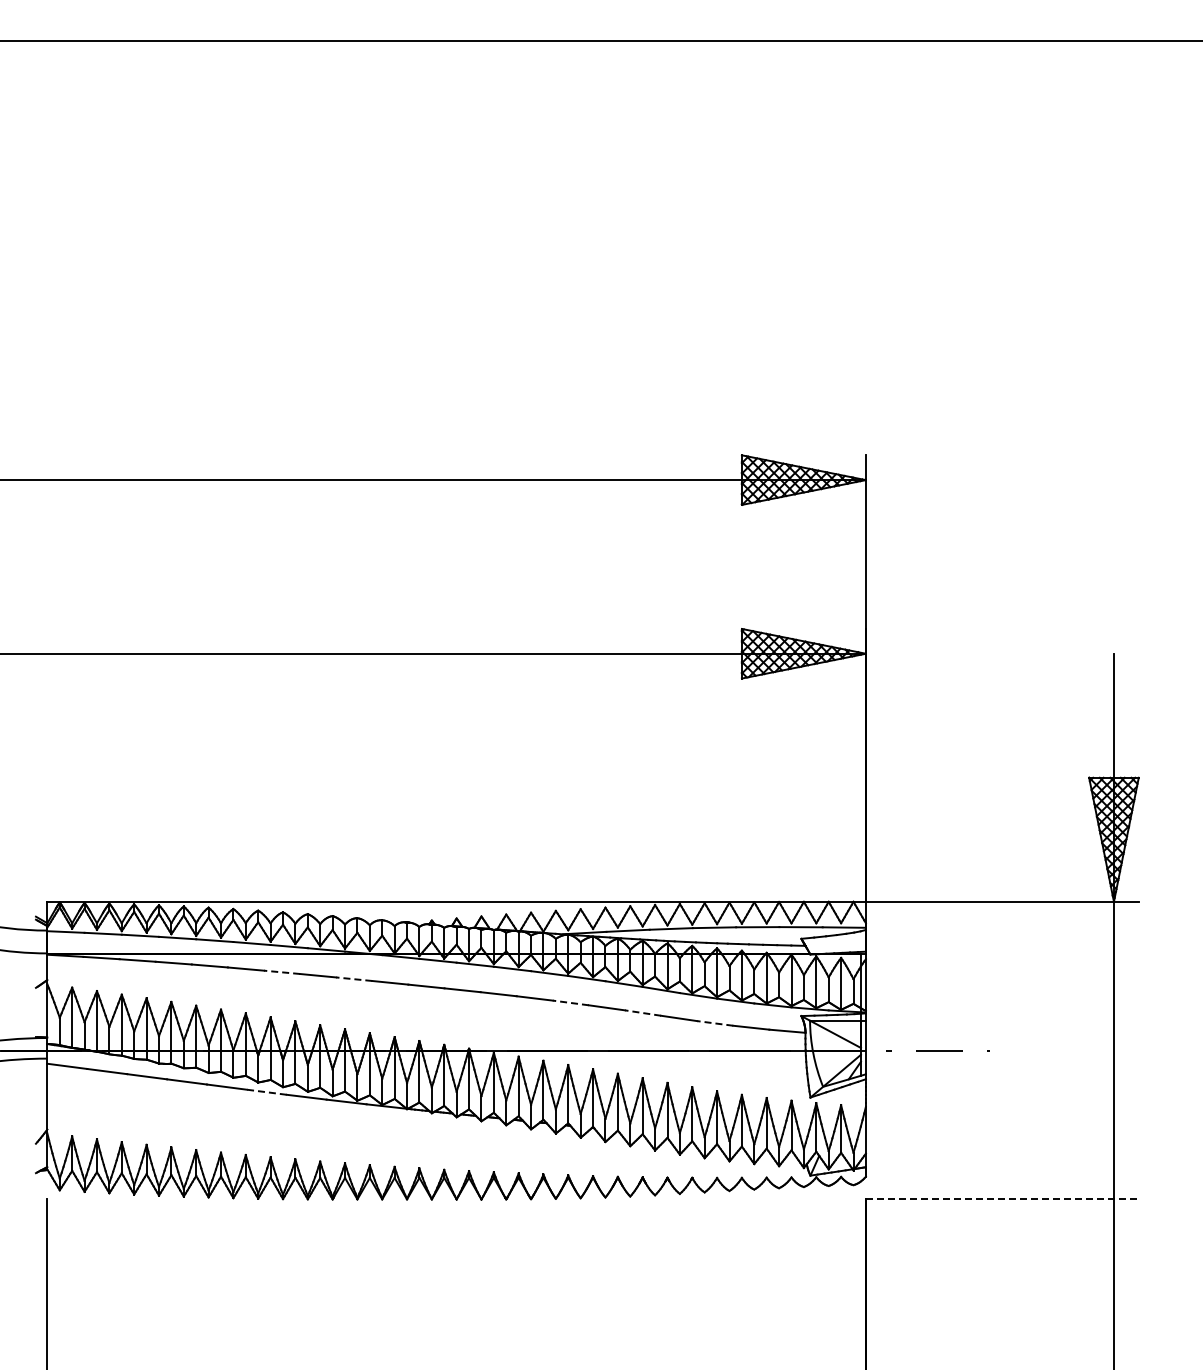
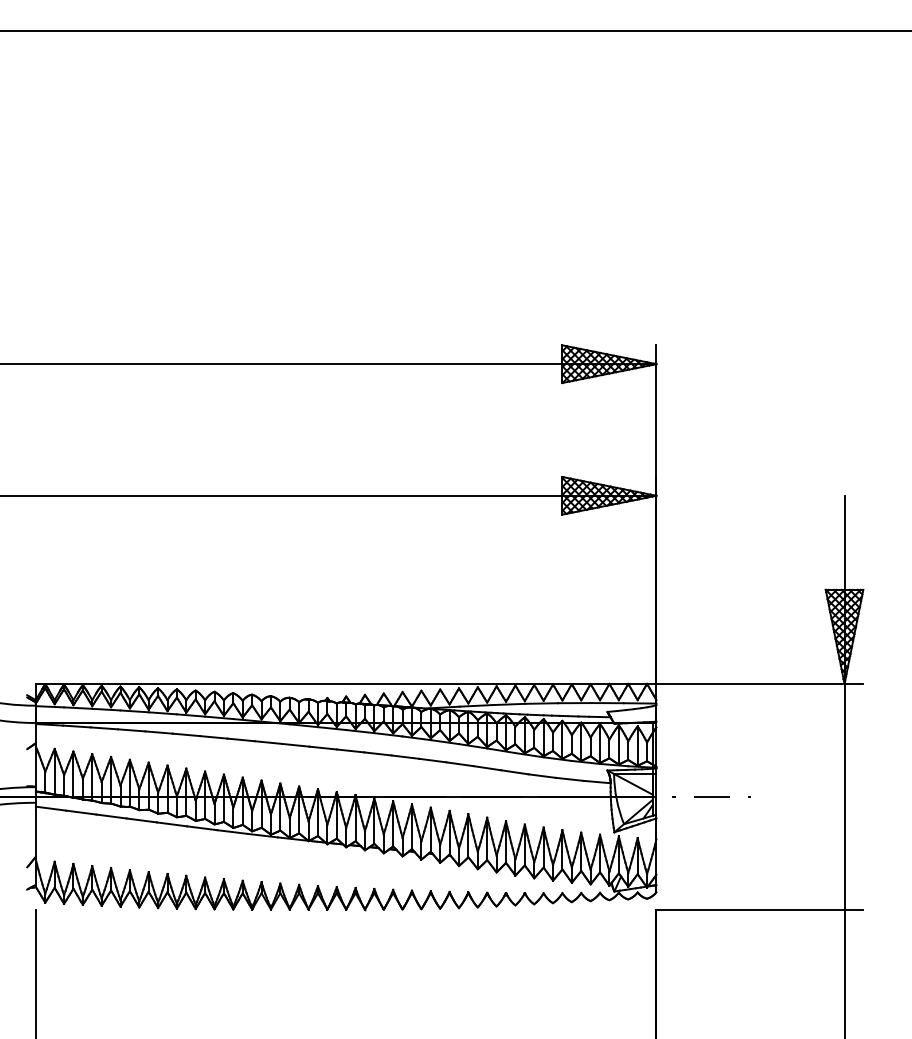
line: (281, 972) -> (213, 737), dashed -> solid
line: (353, 979) -> (267, 742), dashed -> solid
line: (570, 1002) -> (432, 760), dashed -> solid
line: (642, 1012) -> (487, 767), dashed -> solid
line: (714, 1023) -> (541, 776), dashed -> solid
line: (266, 1092) -> (202, 828), dashed -> solid
line: (1002, 1199) -> (760, 909), dashed -> solid

